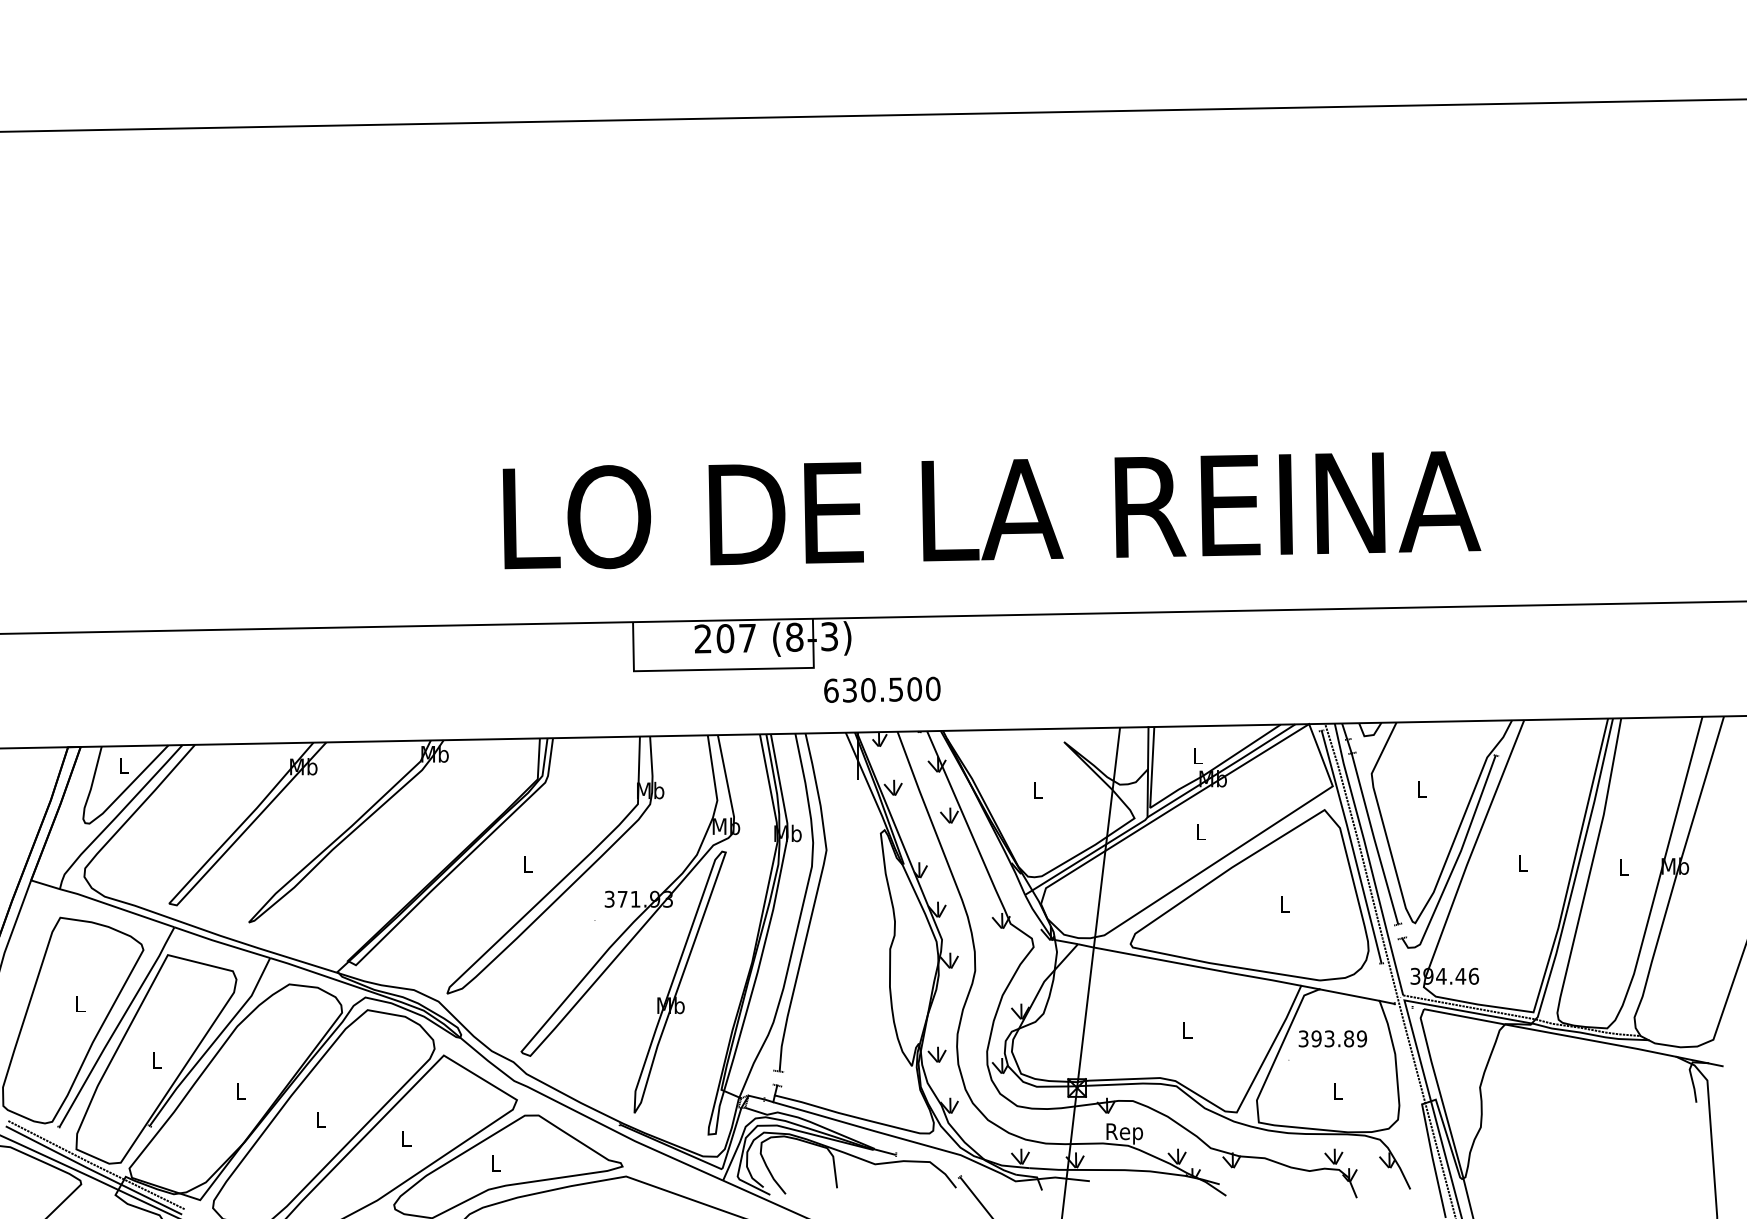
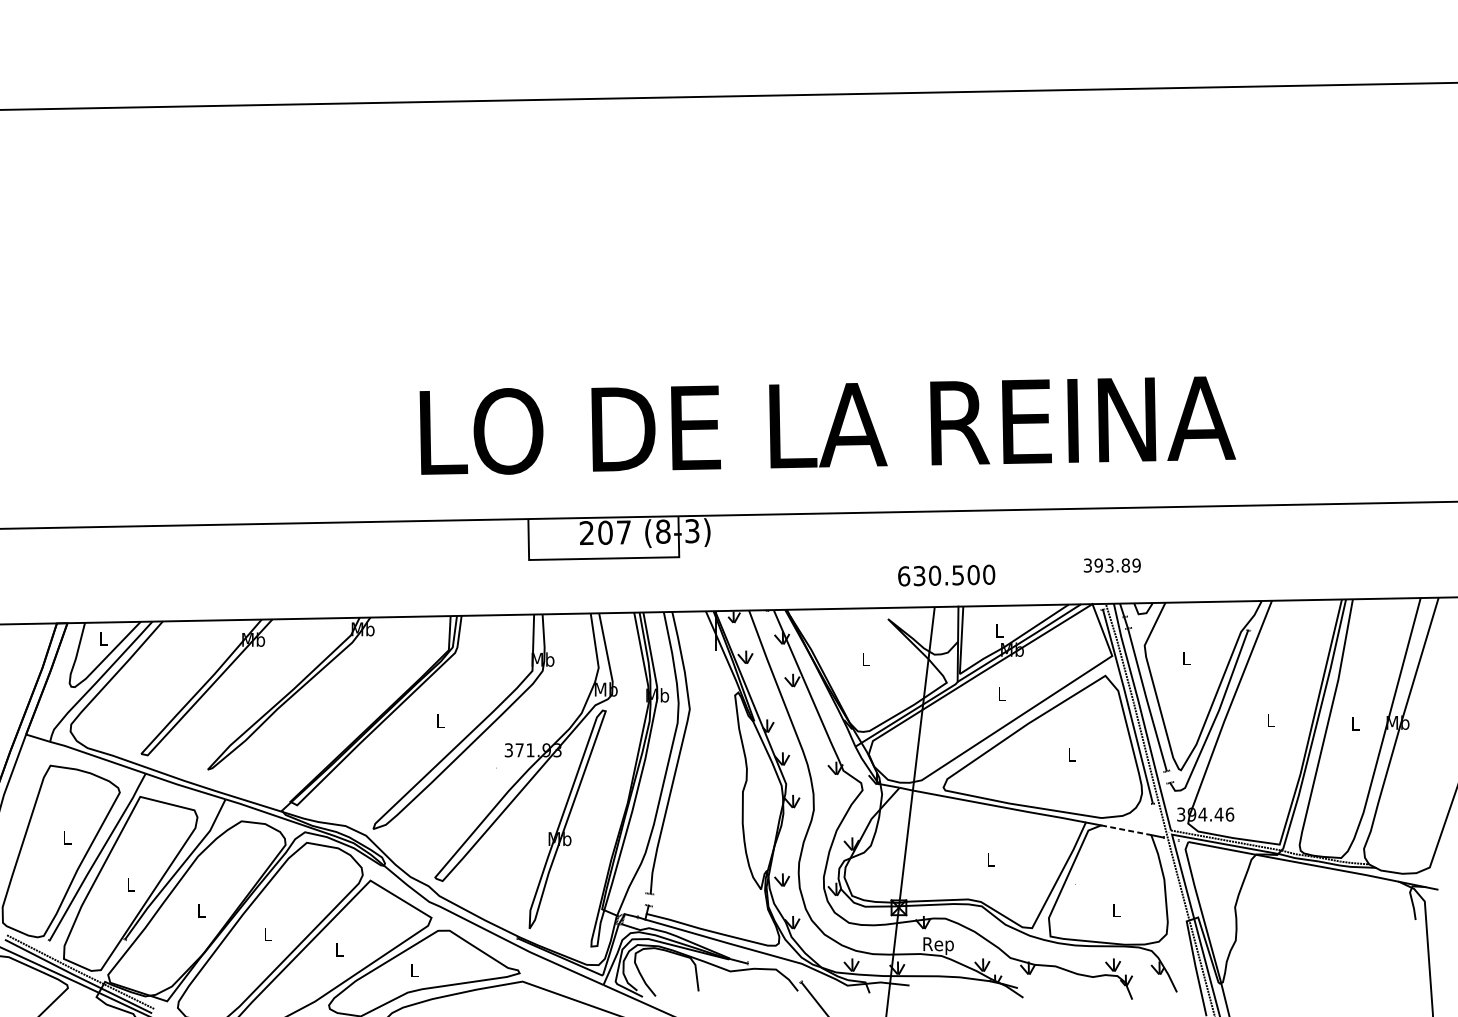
text: (882, 689) -> (946, 575), moved
line: (1349, 995) -> (1126, 830), solid -> dashed
text: (1332, 1038) -> (1111, 565), moved

